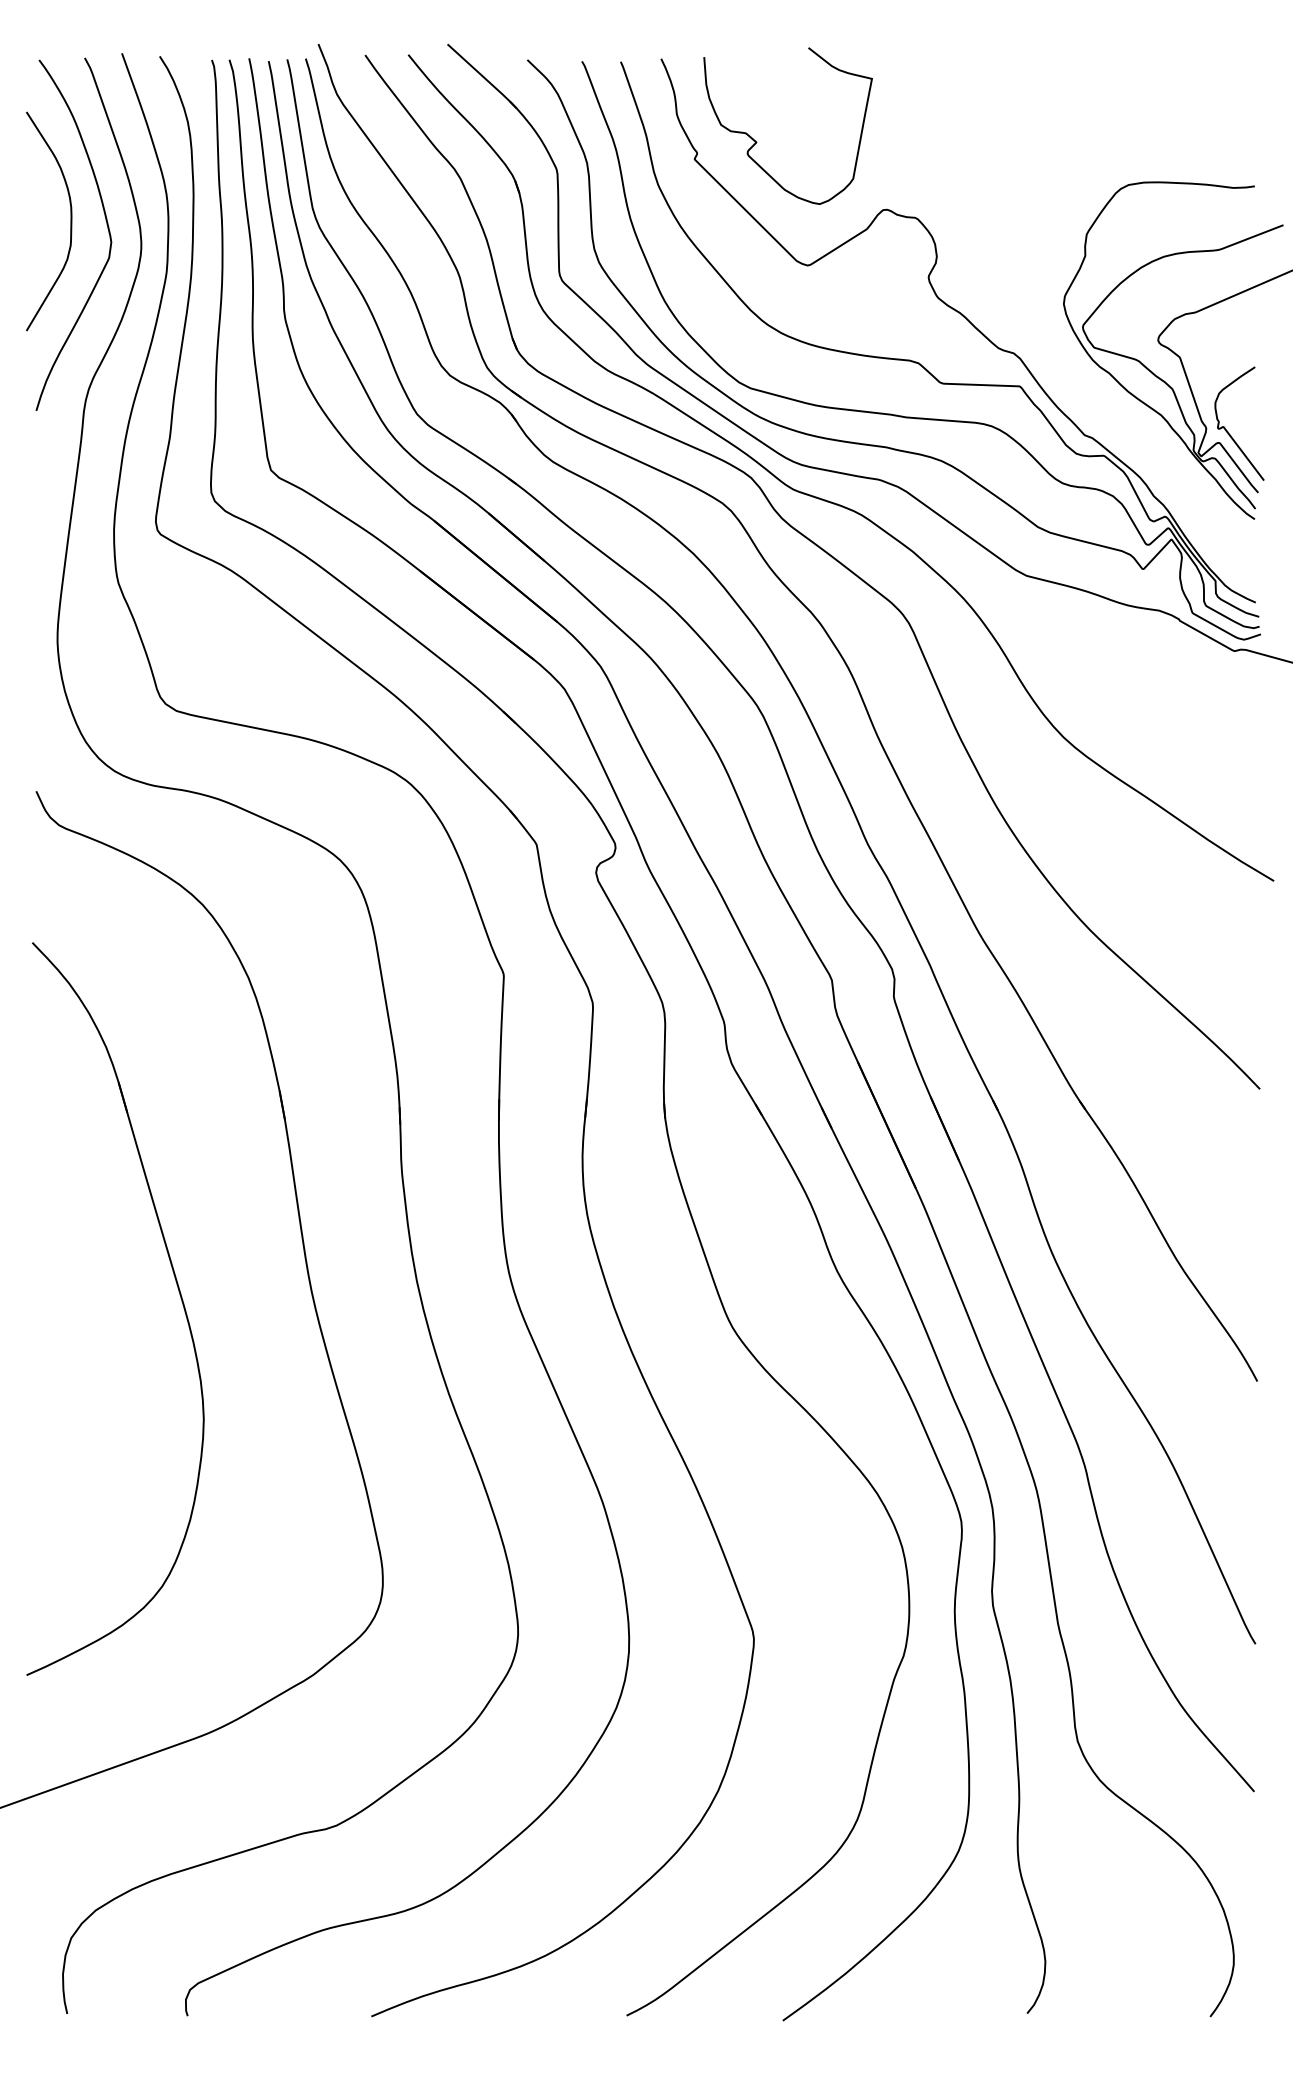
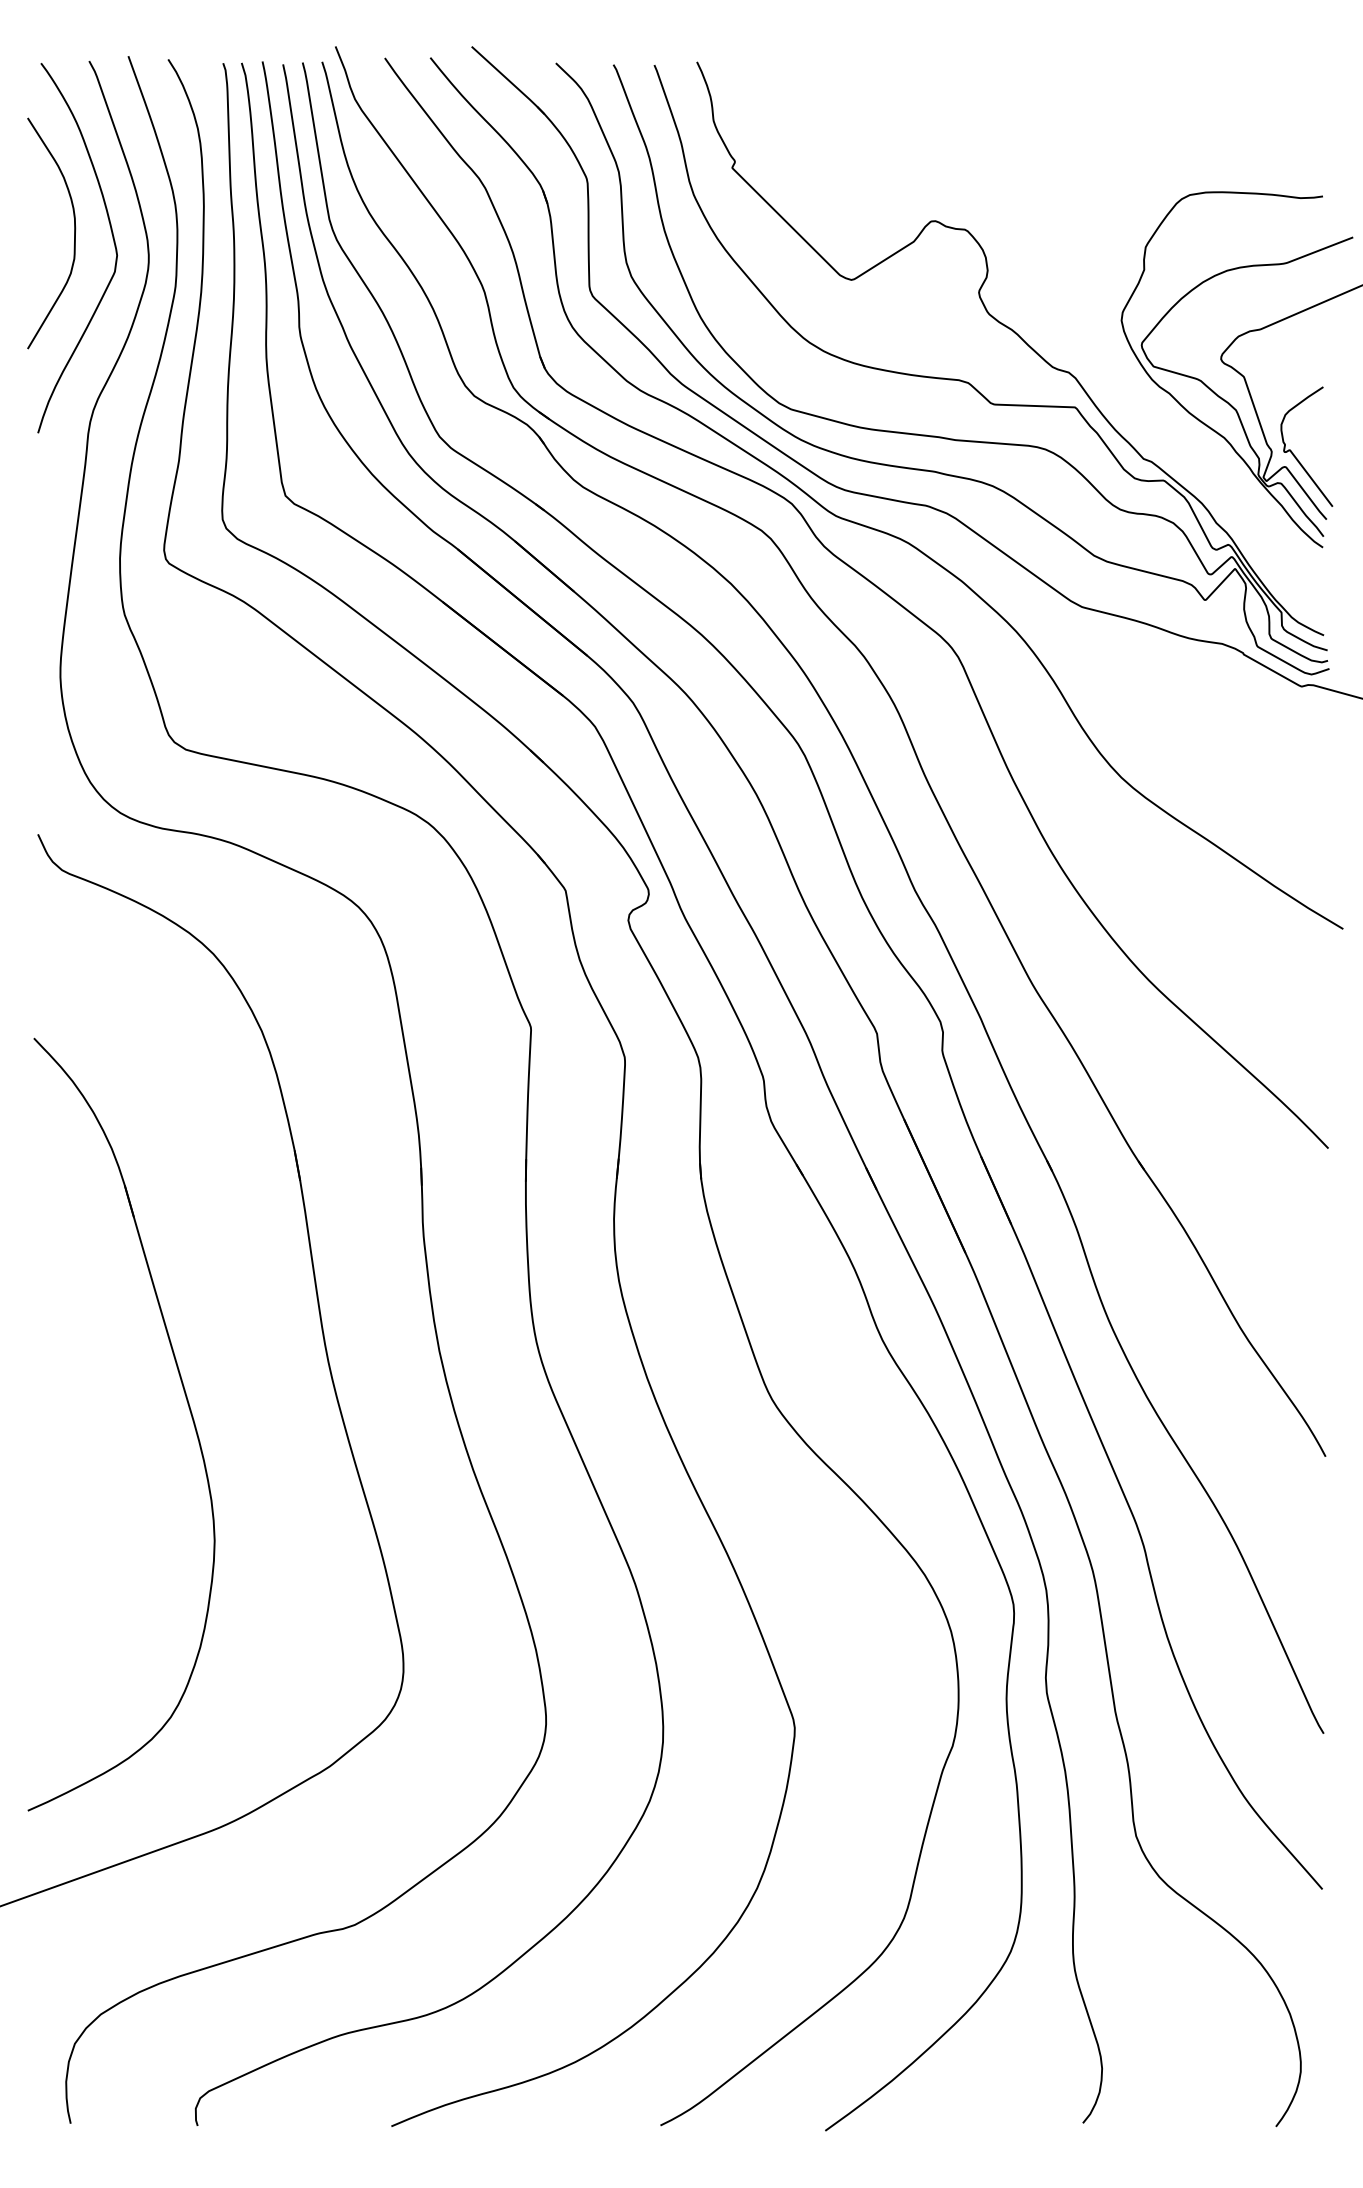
curve: (757, 142) -> (798, 150), removed
part: (177, 1288) -> (186, 1402), moved

